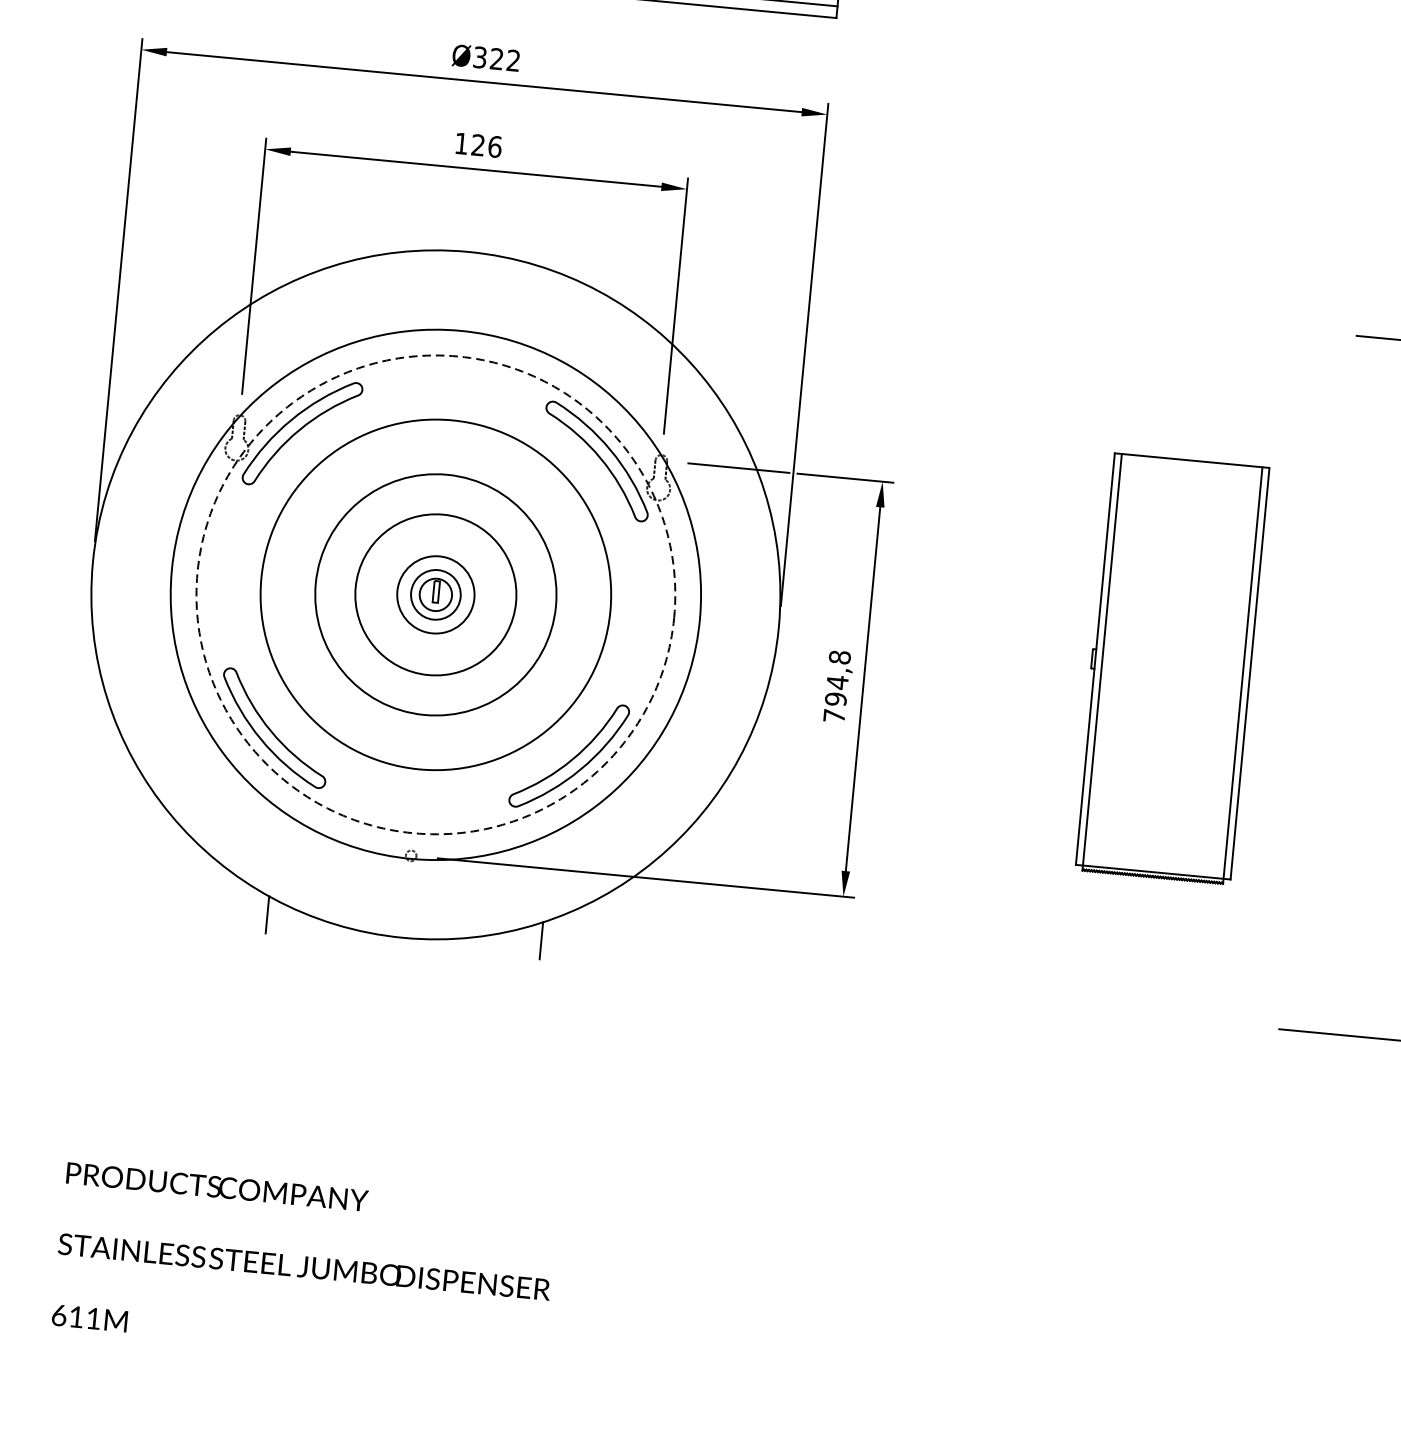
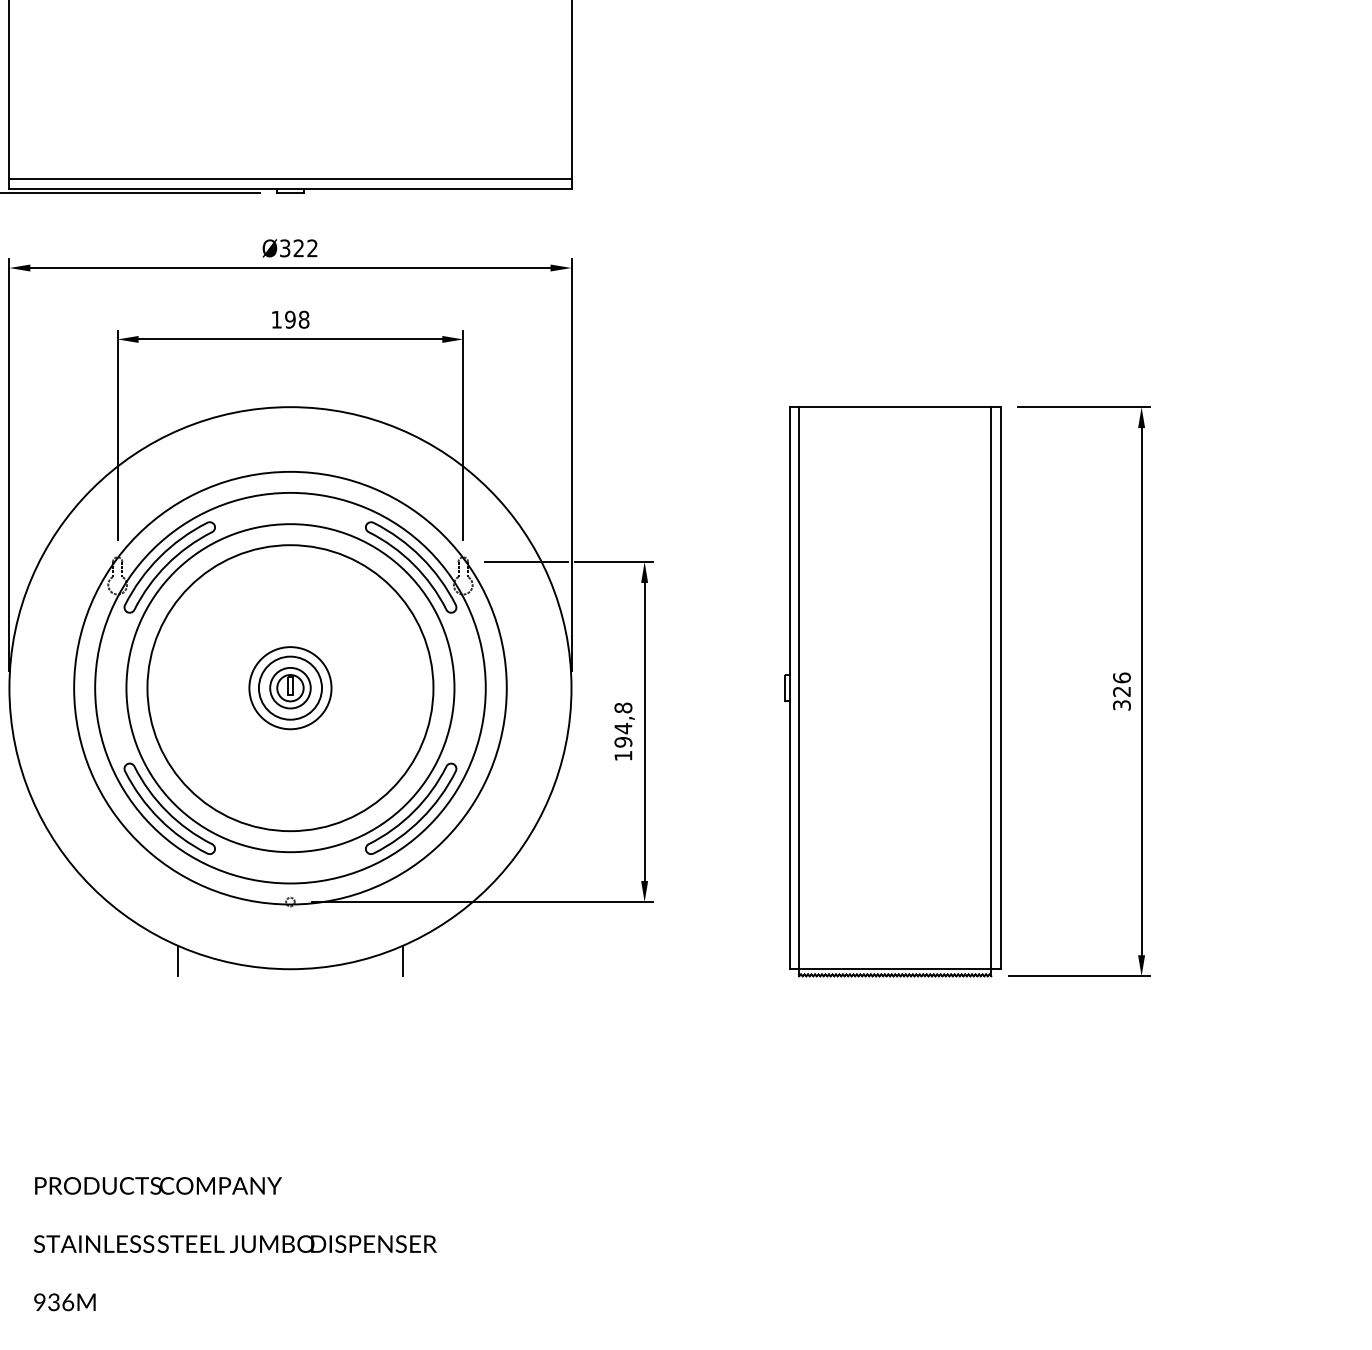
text: (487, 145) -> (297, 319), 126 -> 198
circle: (436, 594) -> (290, 687), dashed -> solid
circle: (435, 595) -> (290, 688), size x0.62
circle: (435, 595) -> (290, 688), size x1.67
part: (1170, 668) -> (892, 691), size x1.67
text: (834, 715) -> (623, 755), 794,8 -> 194,8
text: (77, 1317) -> (54, 1302), 611M -> 936M

